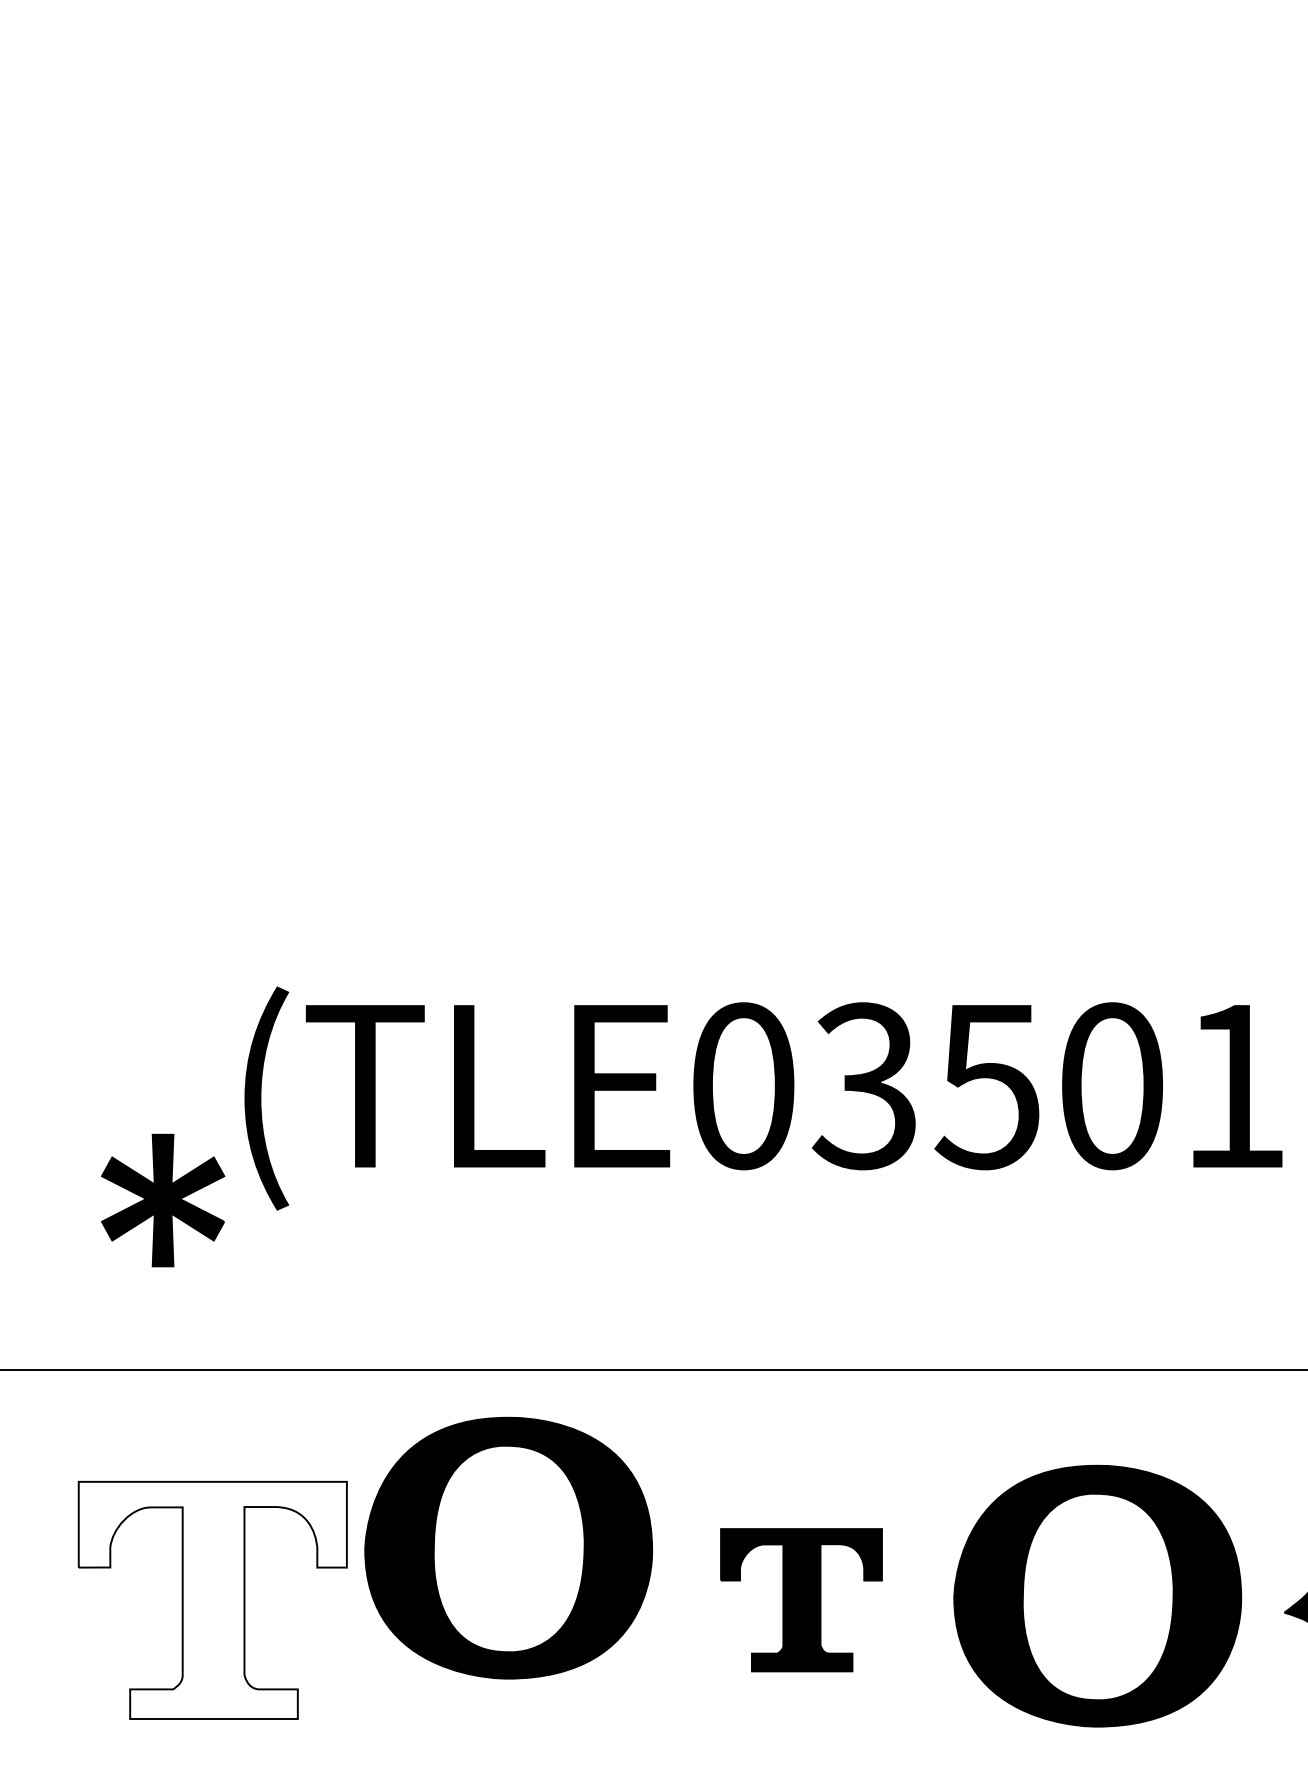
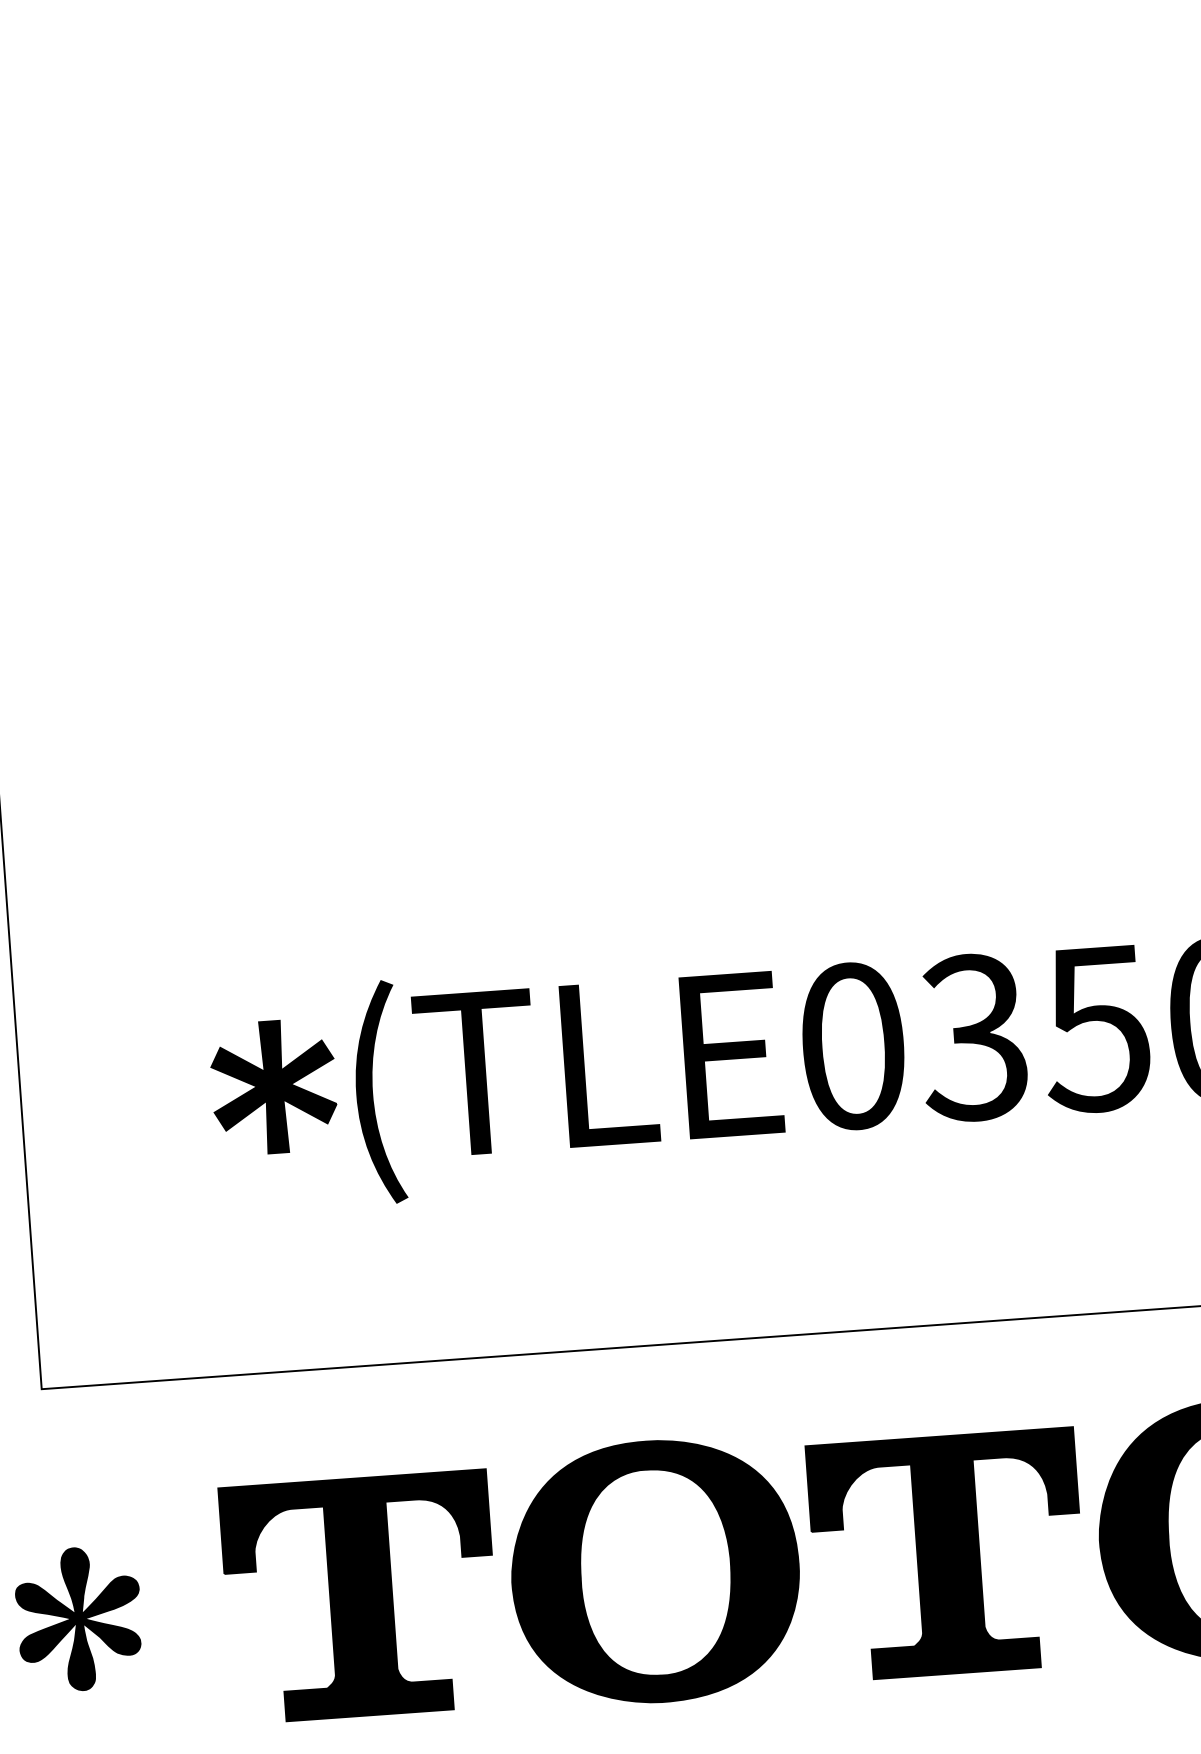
part: (162, 1200) -> (273, 1087), moved
part: (508, 1547) -> (655, 1571), moved
fill: (212, 1599) -> (360, 1596), added
part: (801, 1599) -> (947, 1554), size x1.67

